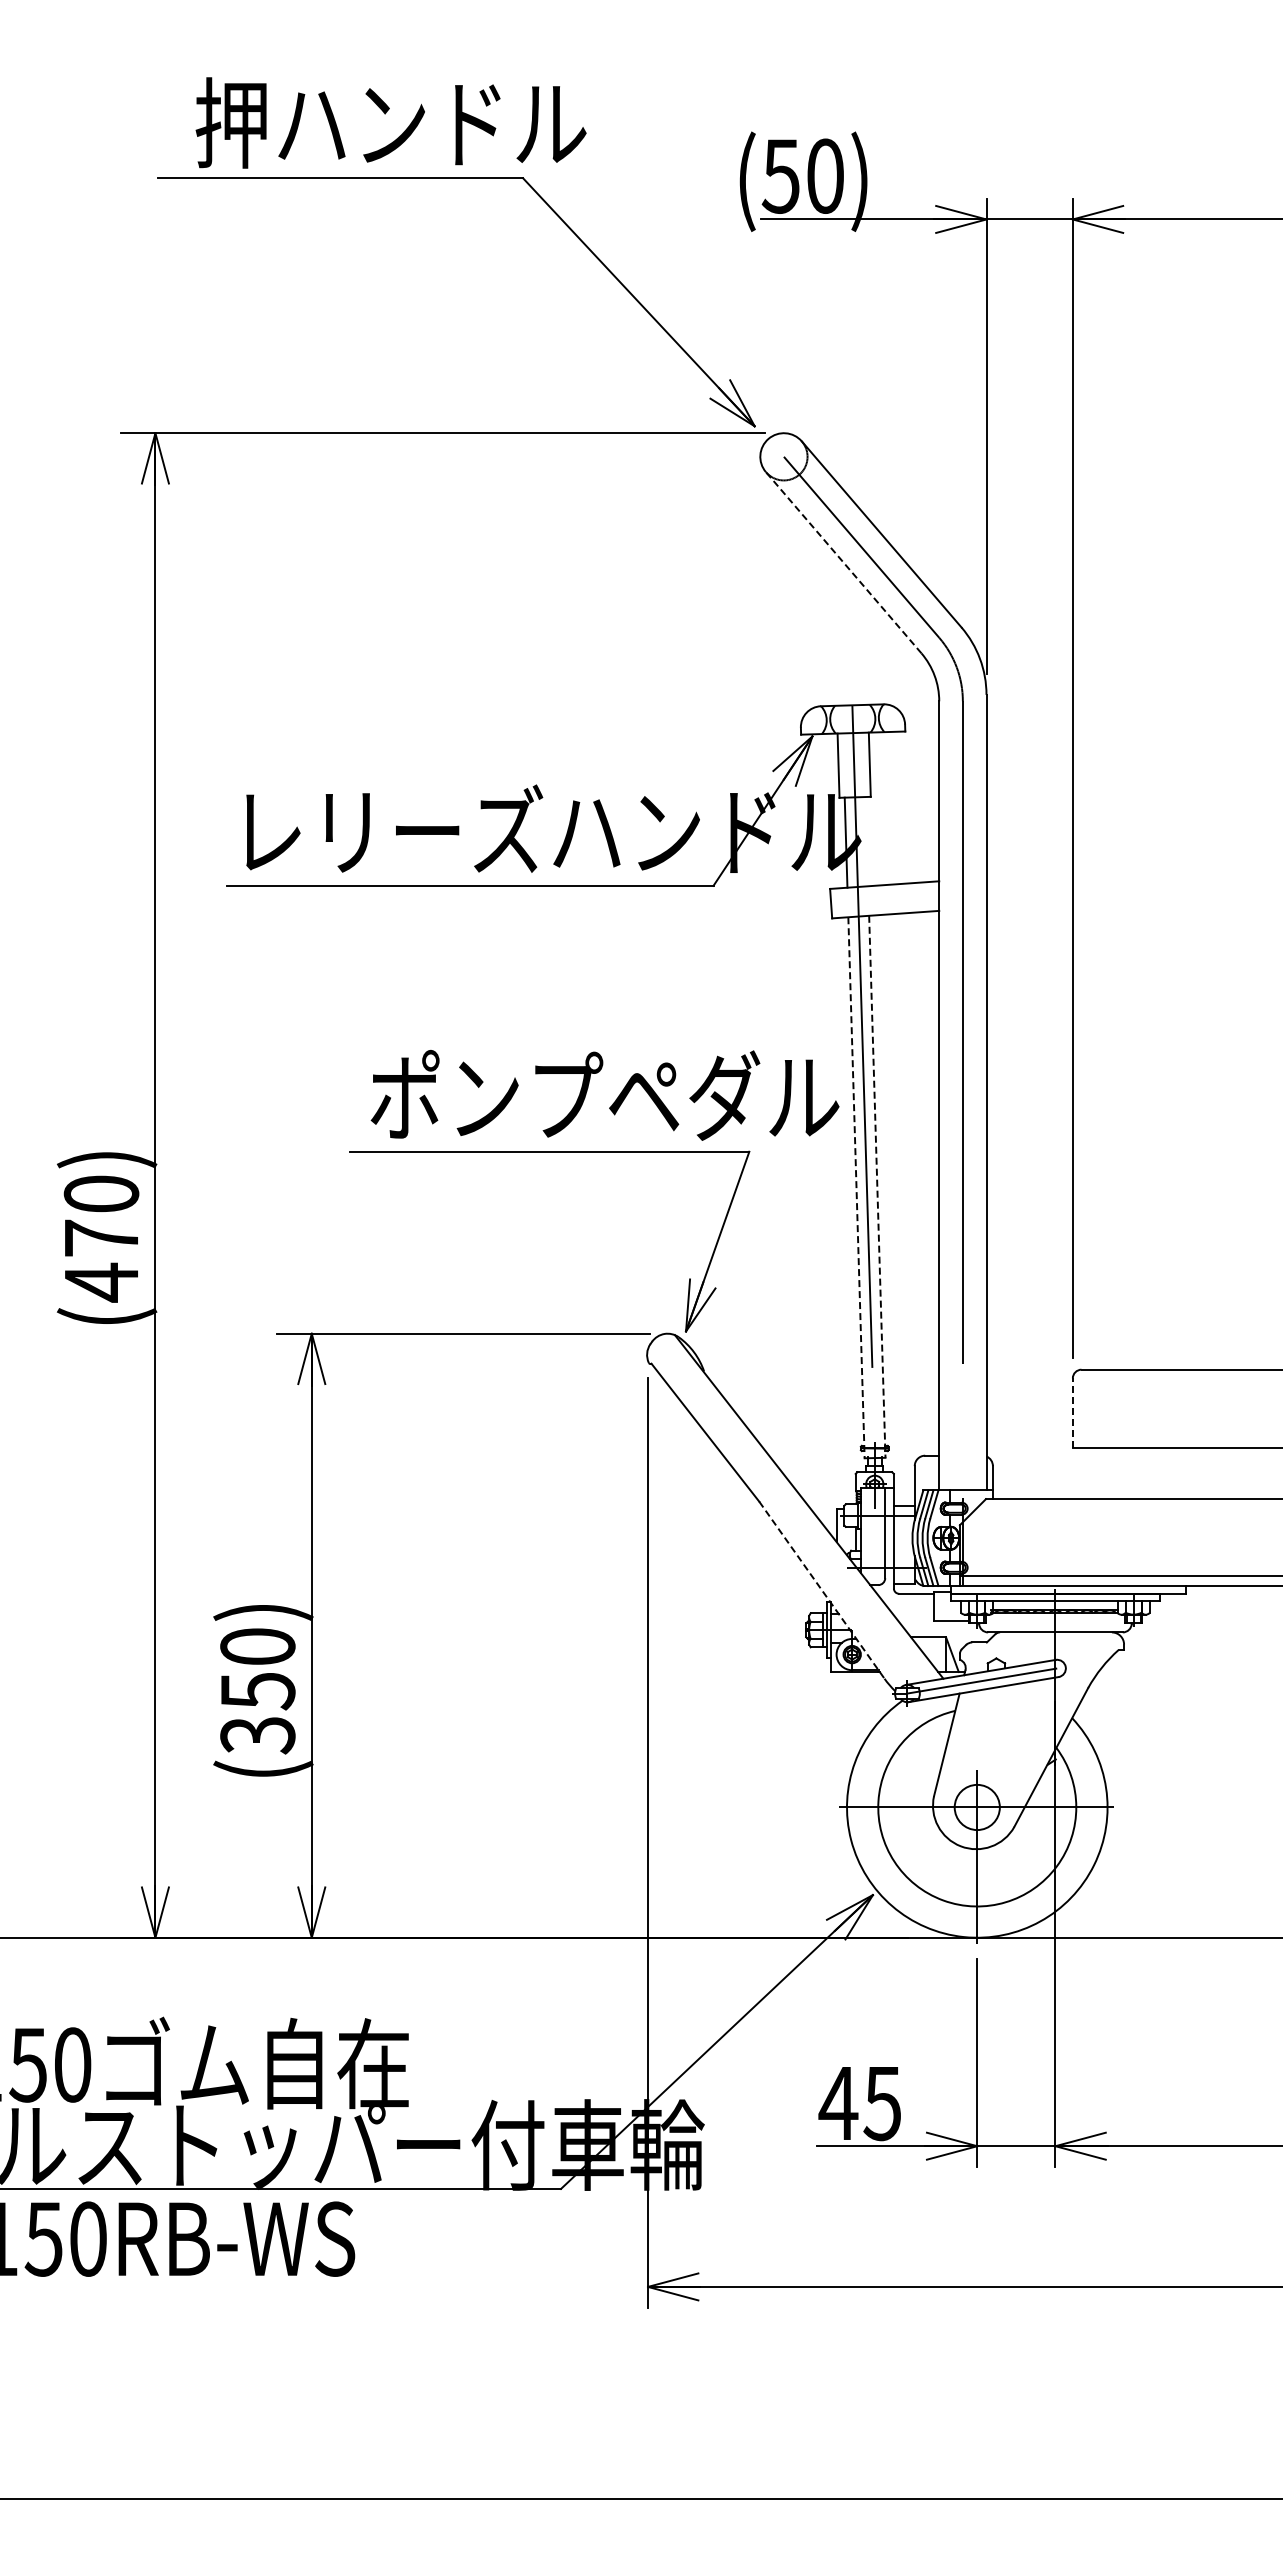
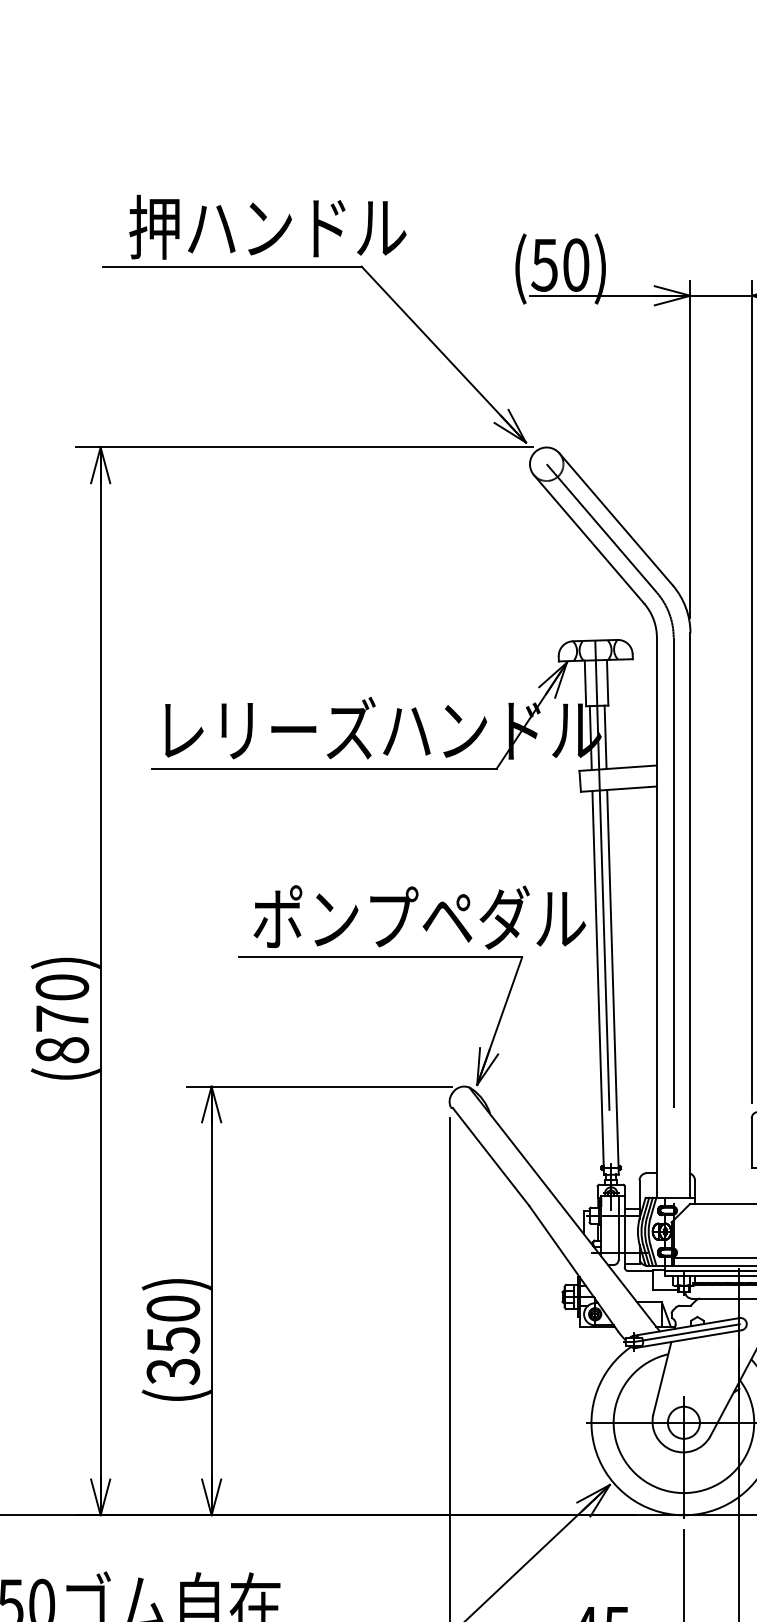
line: (843, 562) -> (588, 539), dashed -> solid
line: (866, 841) -> (605, 737), added
line: (856, 1187) -> (598, 982), dashed -> solid
line: (877, 1187) -> (613, 982), dashed -> solid
text: (101, 1282) -> (62, 1050), (470) -> (870)
line: (1072, 1413) -> (751, 1143), dashed -> solid
line: (822, 1590) -> (574, 1268), dashed -> solid

